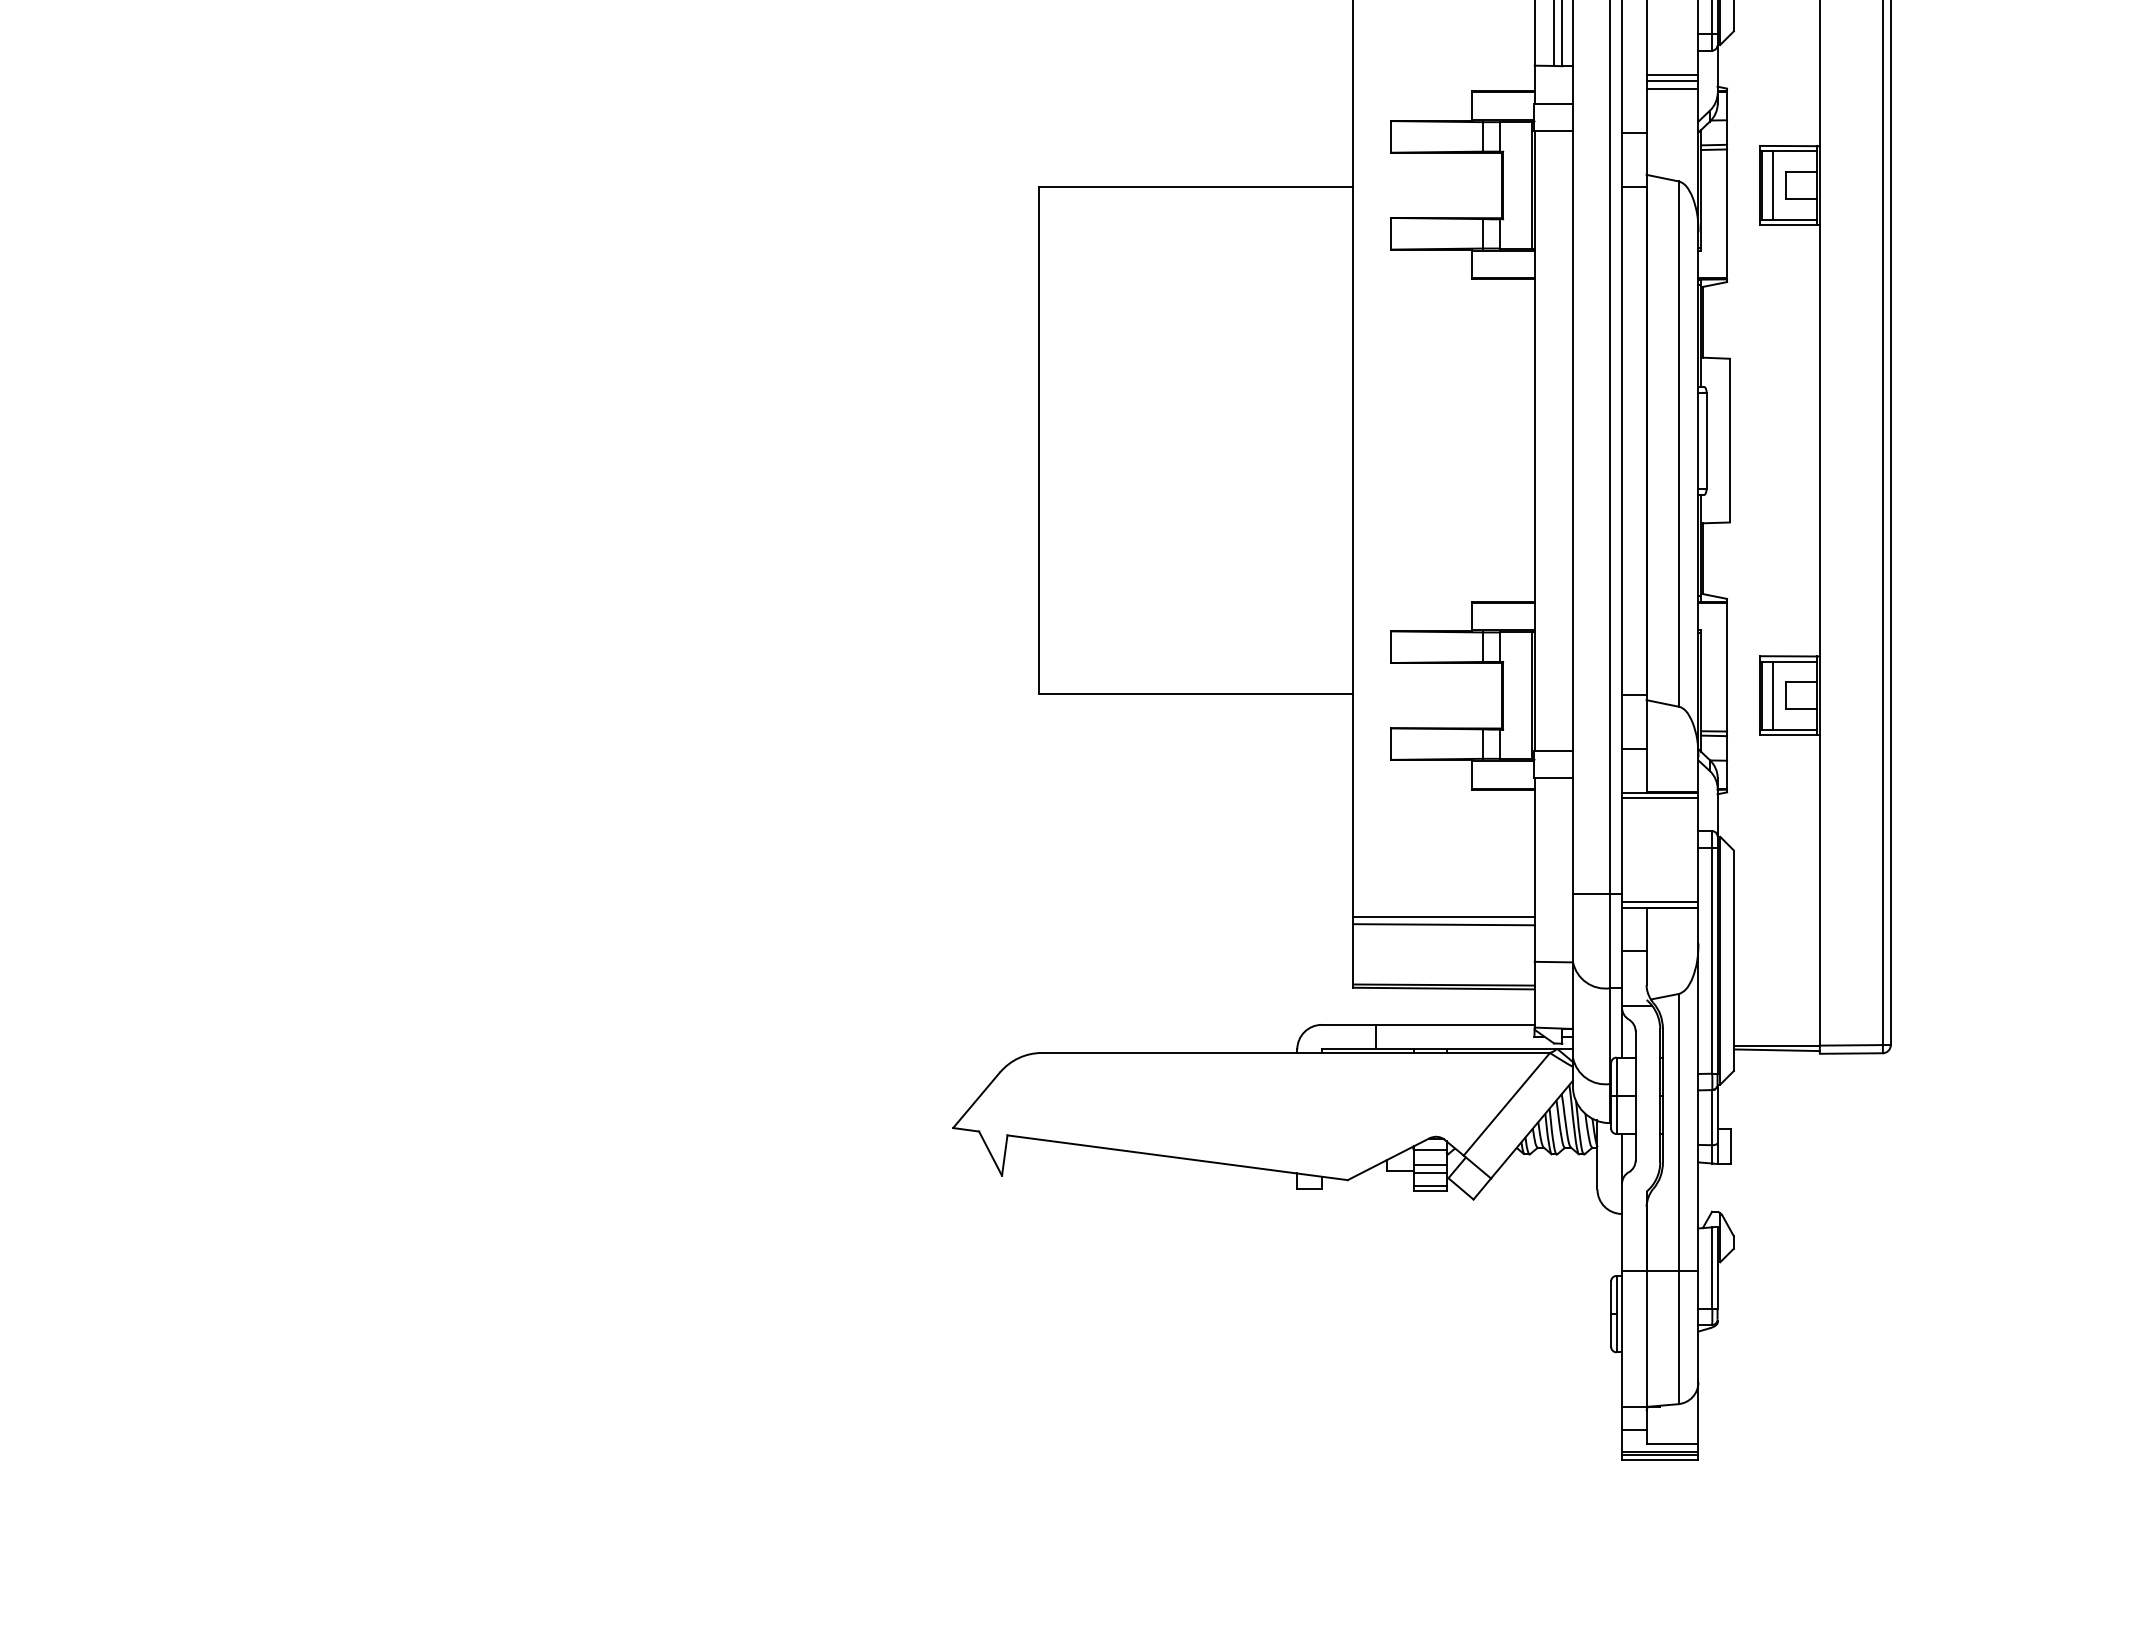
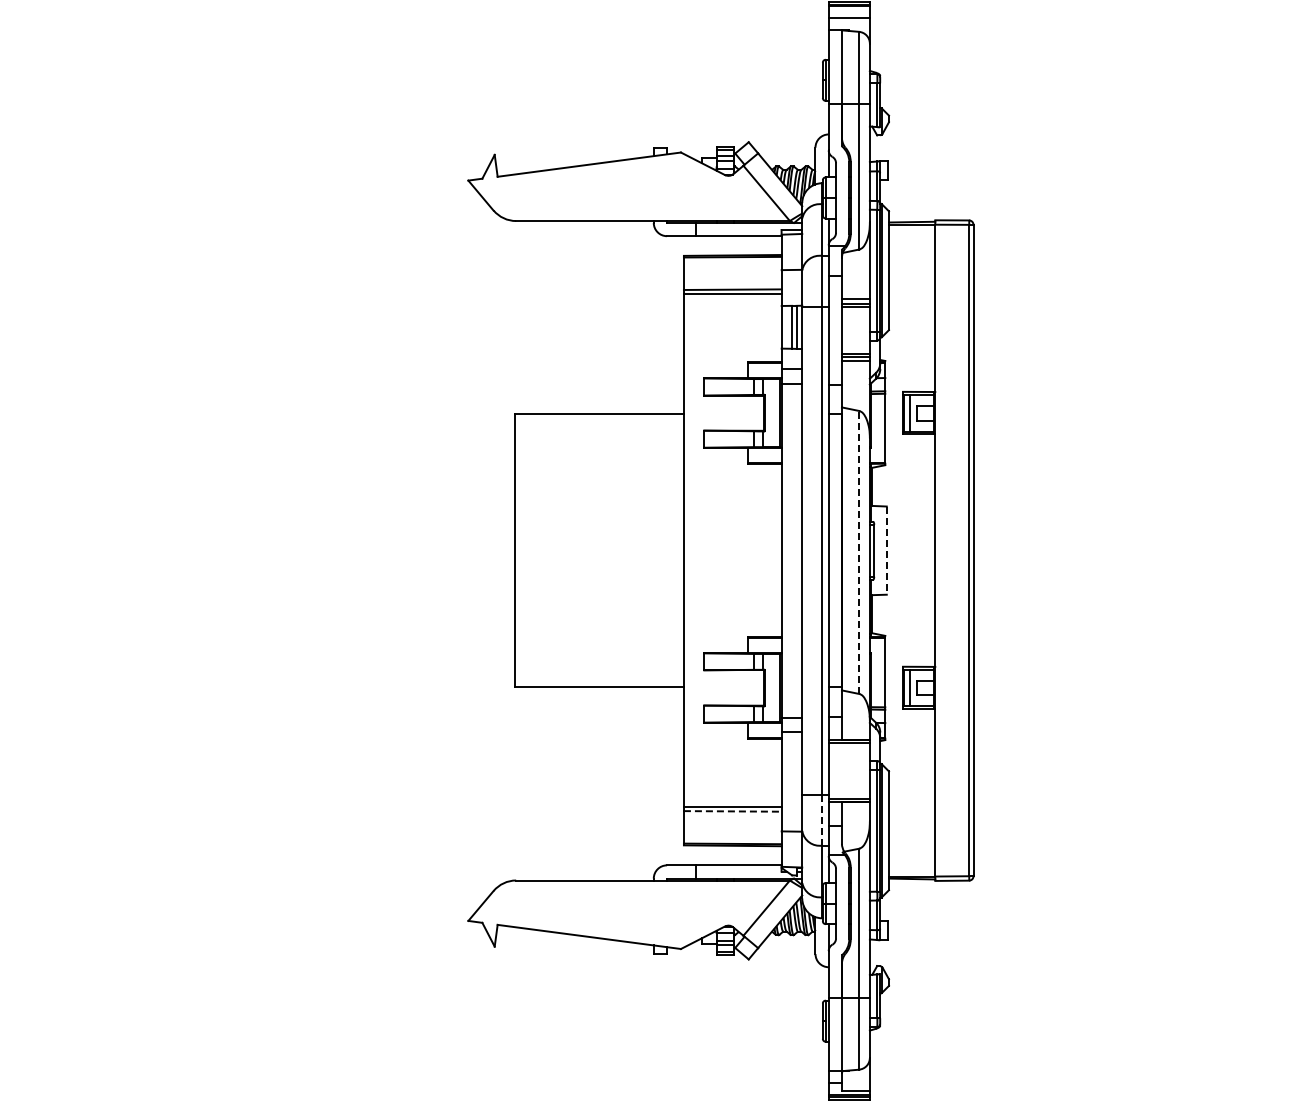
line: (1679, 442) -> (859, 551), solid -> dashed
line: (1729, 442) -> (886, 551), solid -> dashed
line: (1443, 924) -> (732, 811), solid -> dashed
line: (1610, 941) -> (822, 820), solid -> dashed

